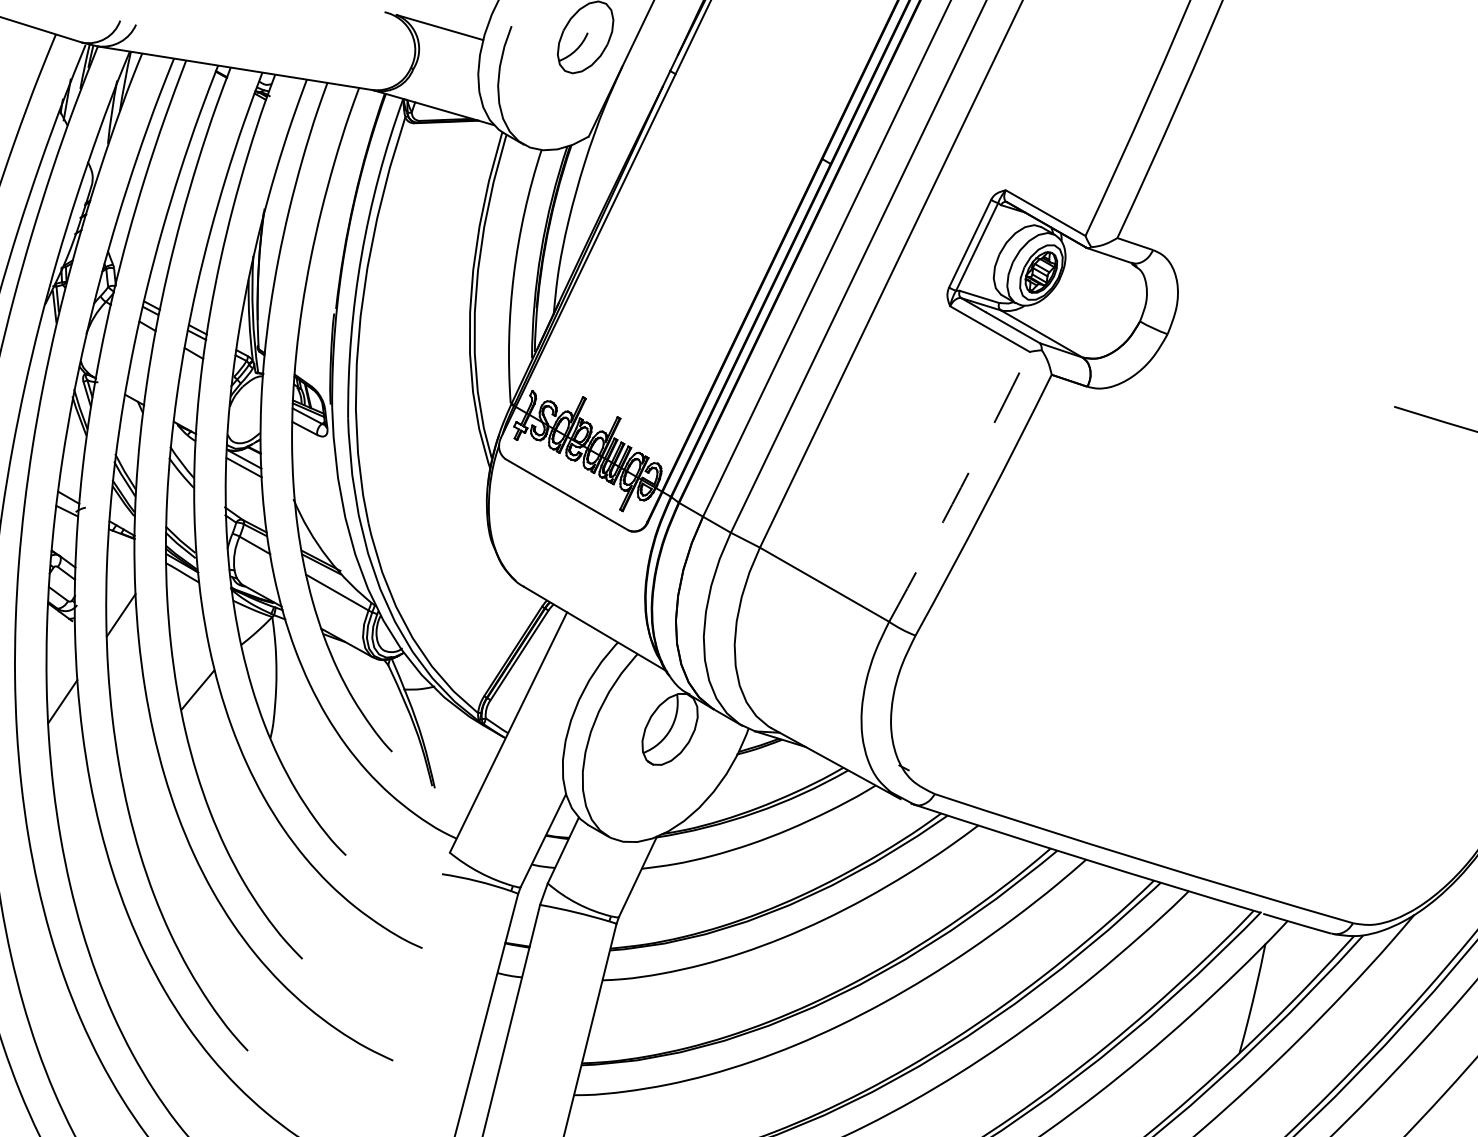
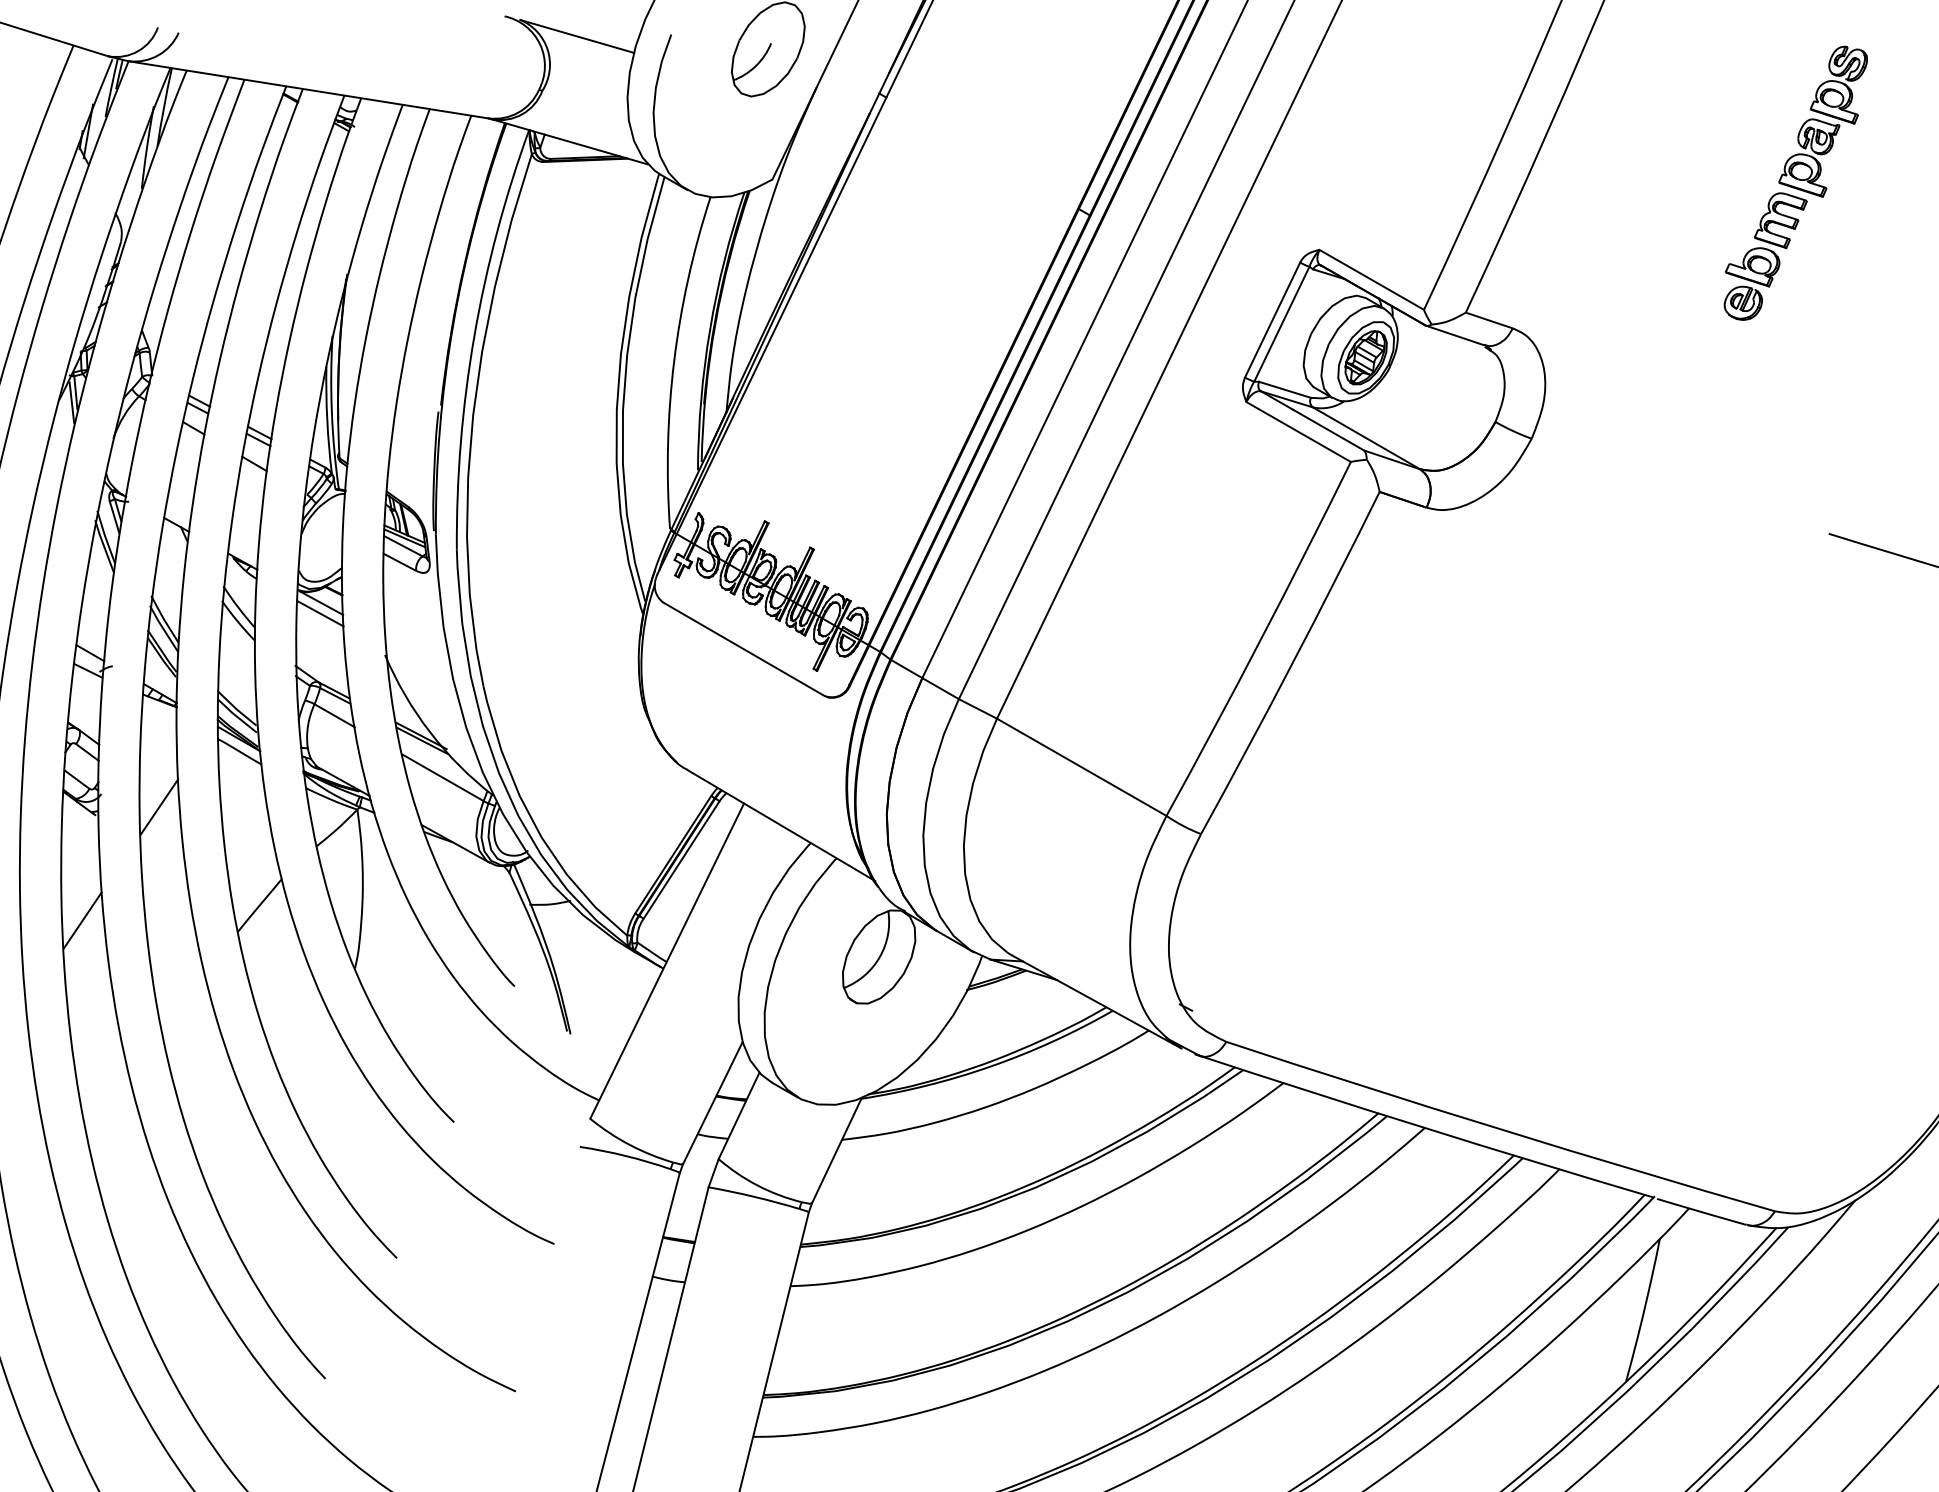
part: (1368, 138) -> (1795, 182), added
arc: (960, 487) -> (1260, 639), dashed -> solid

